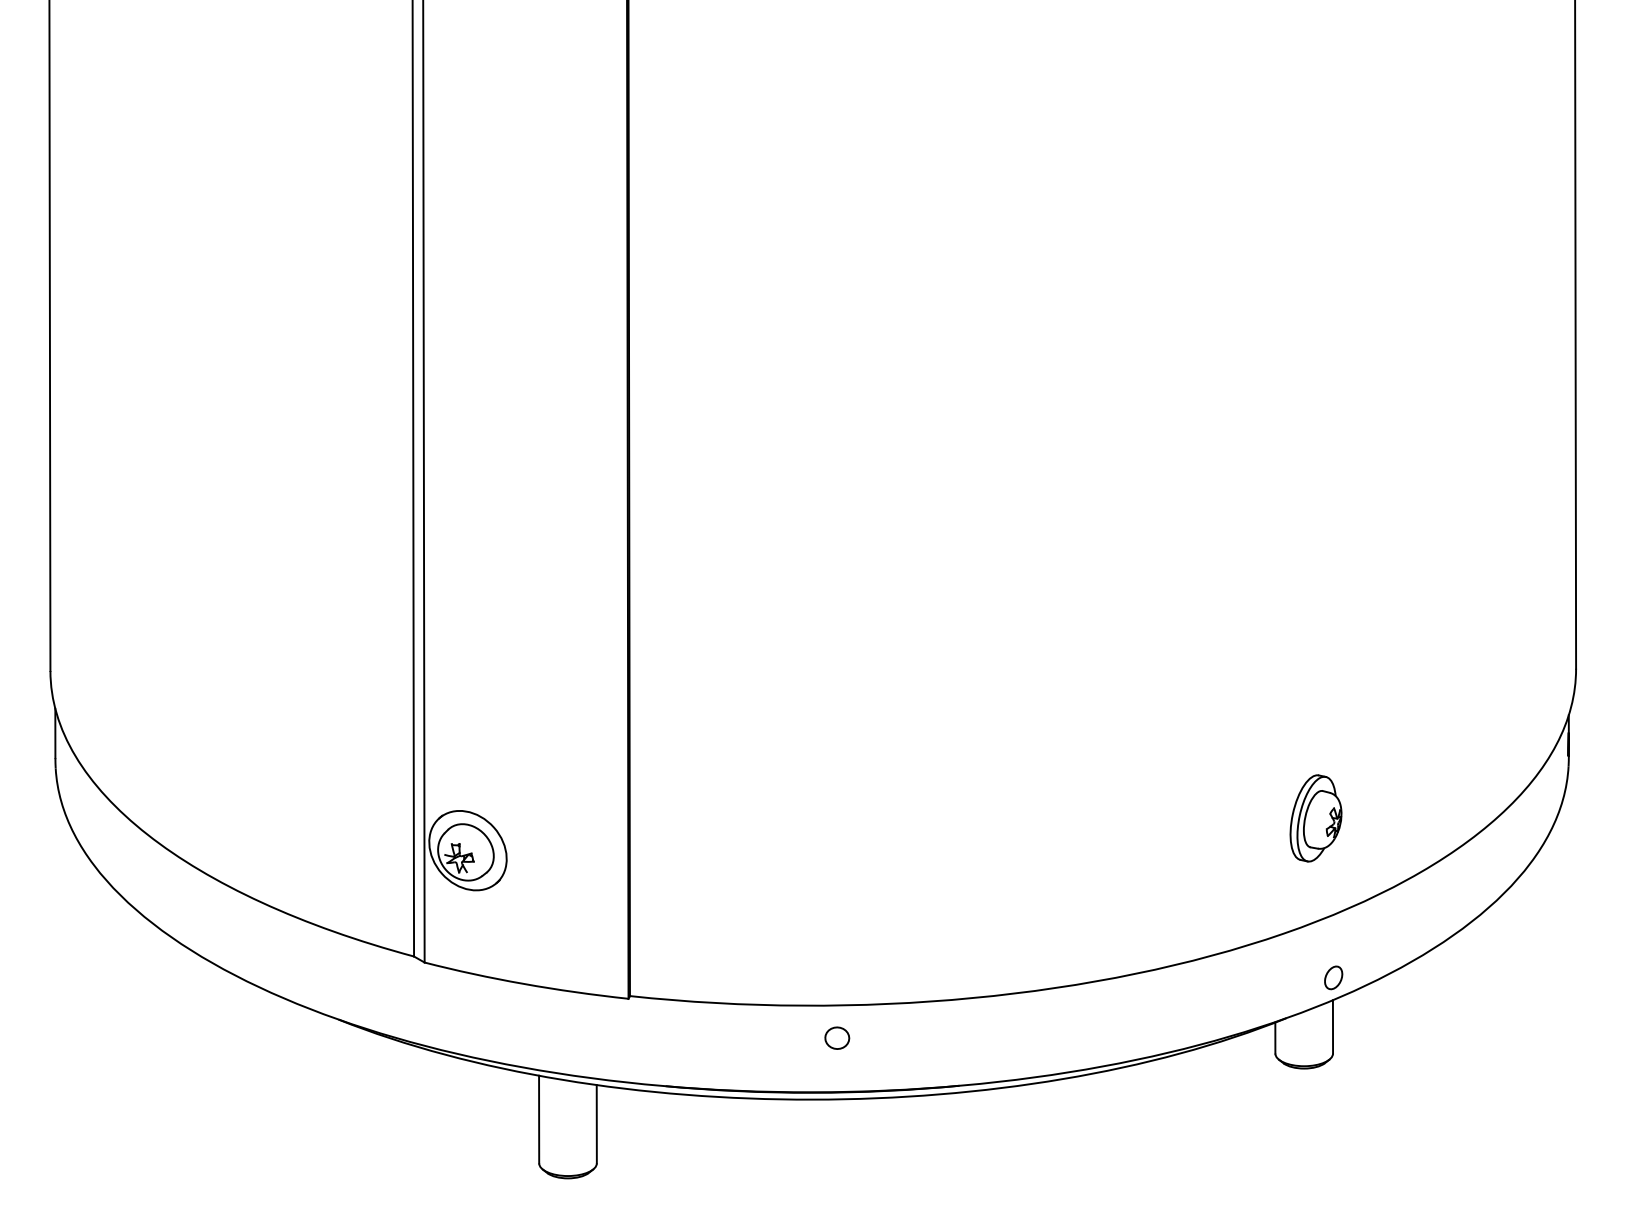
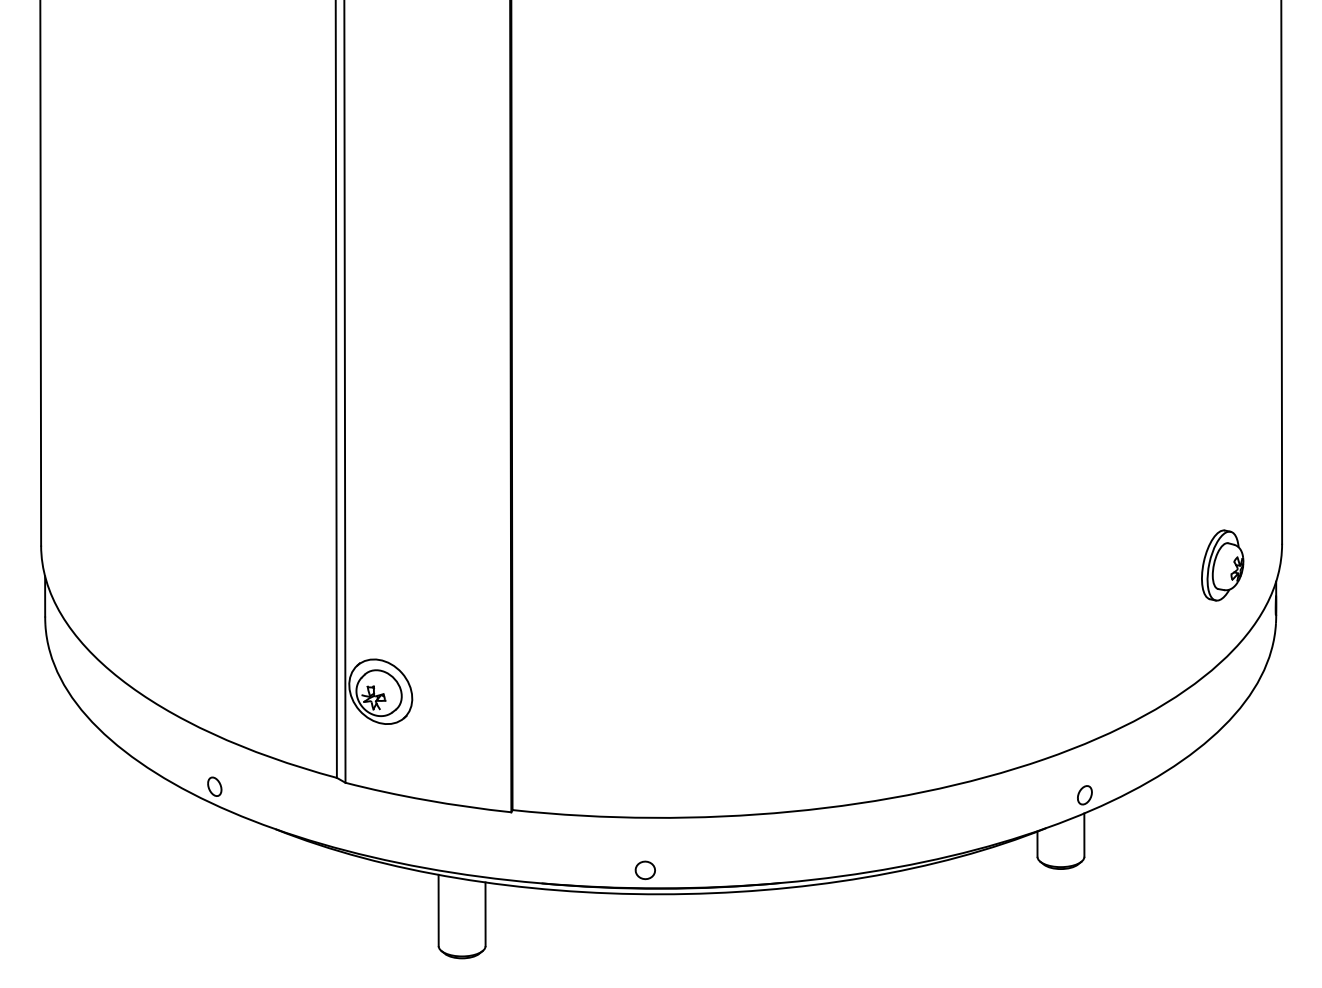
part: (1315, 818) -> (1222, 565), moved
part: (263, 967) -> (214, 786), added
part: (837, 1037) -> (645, 869), moved

